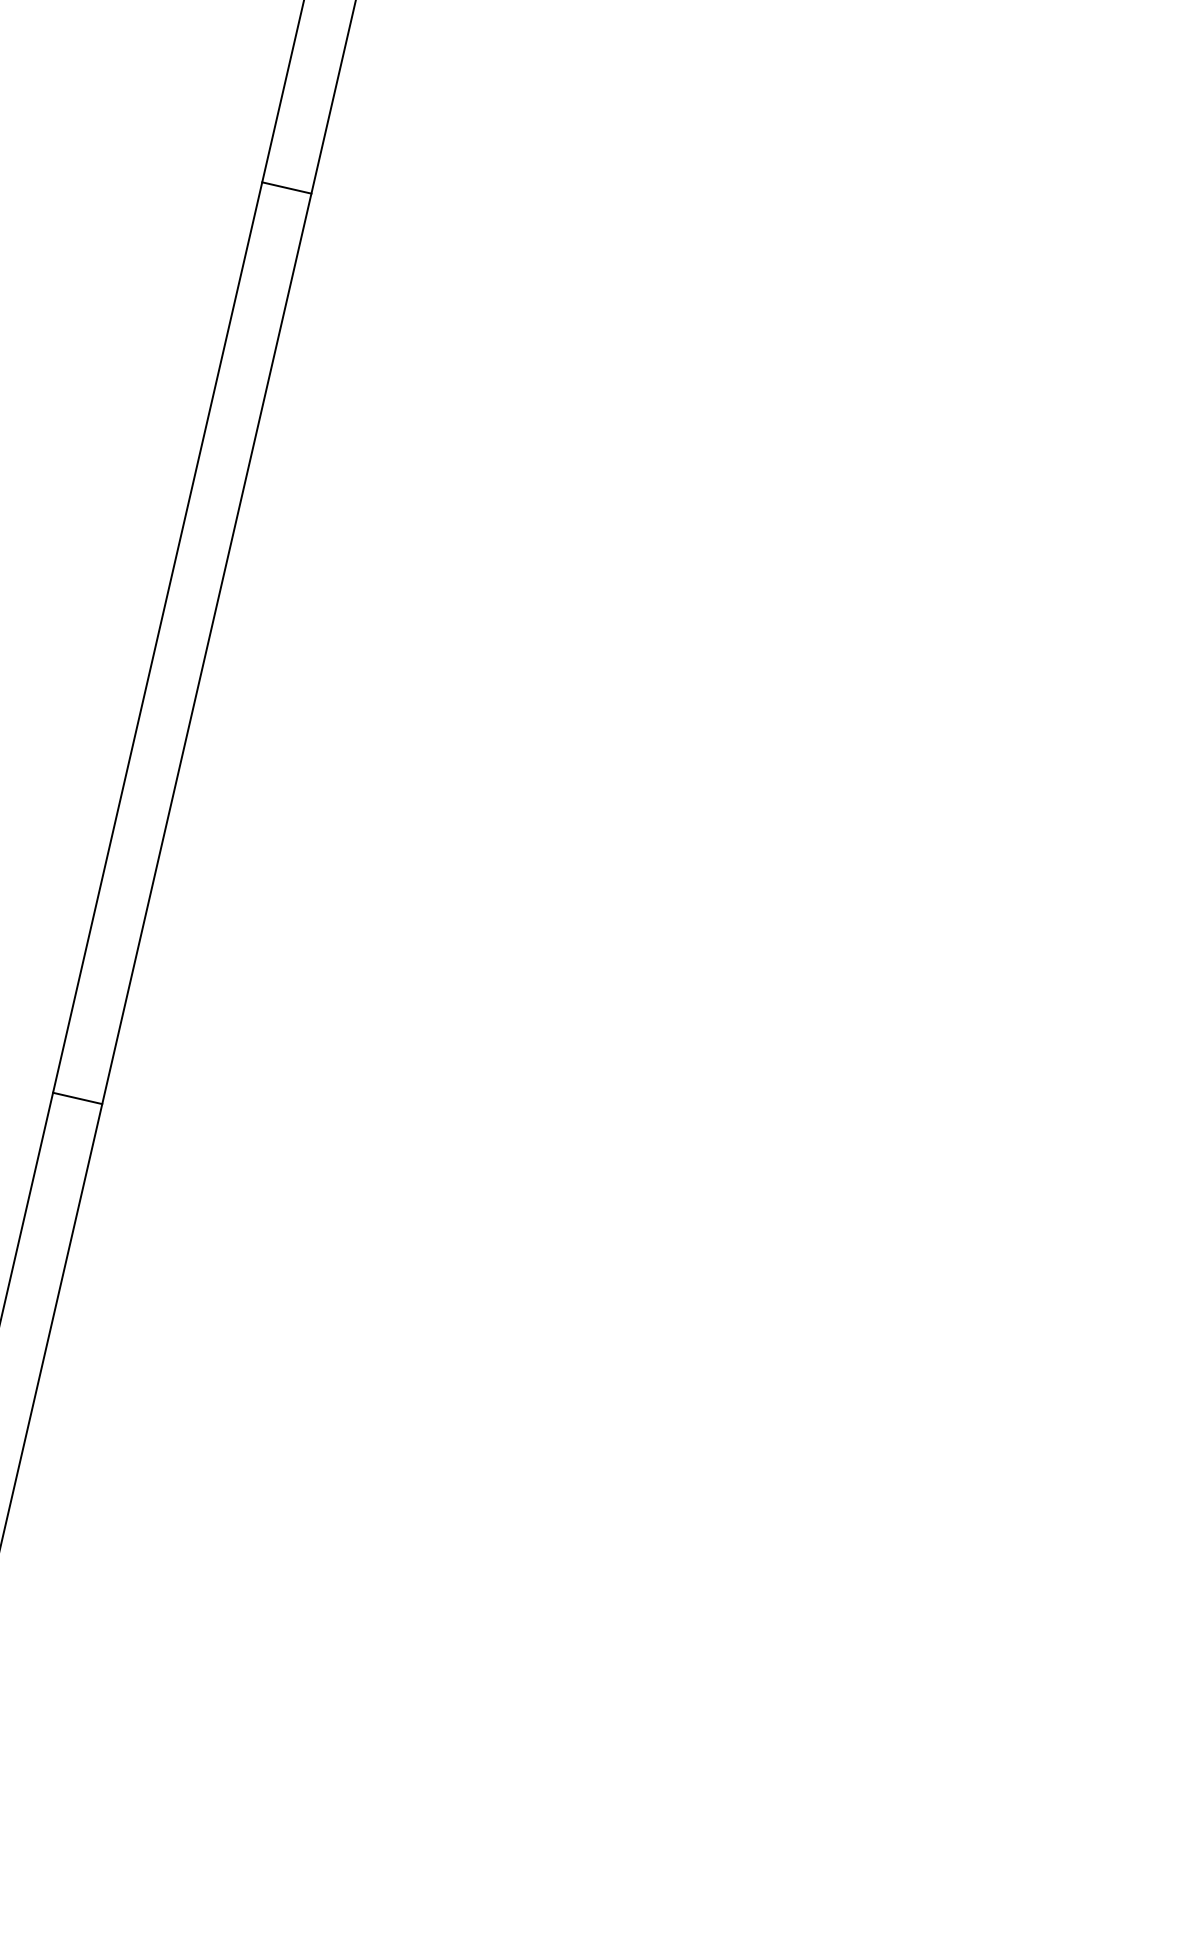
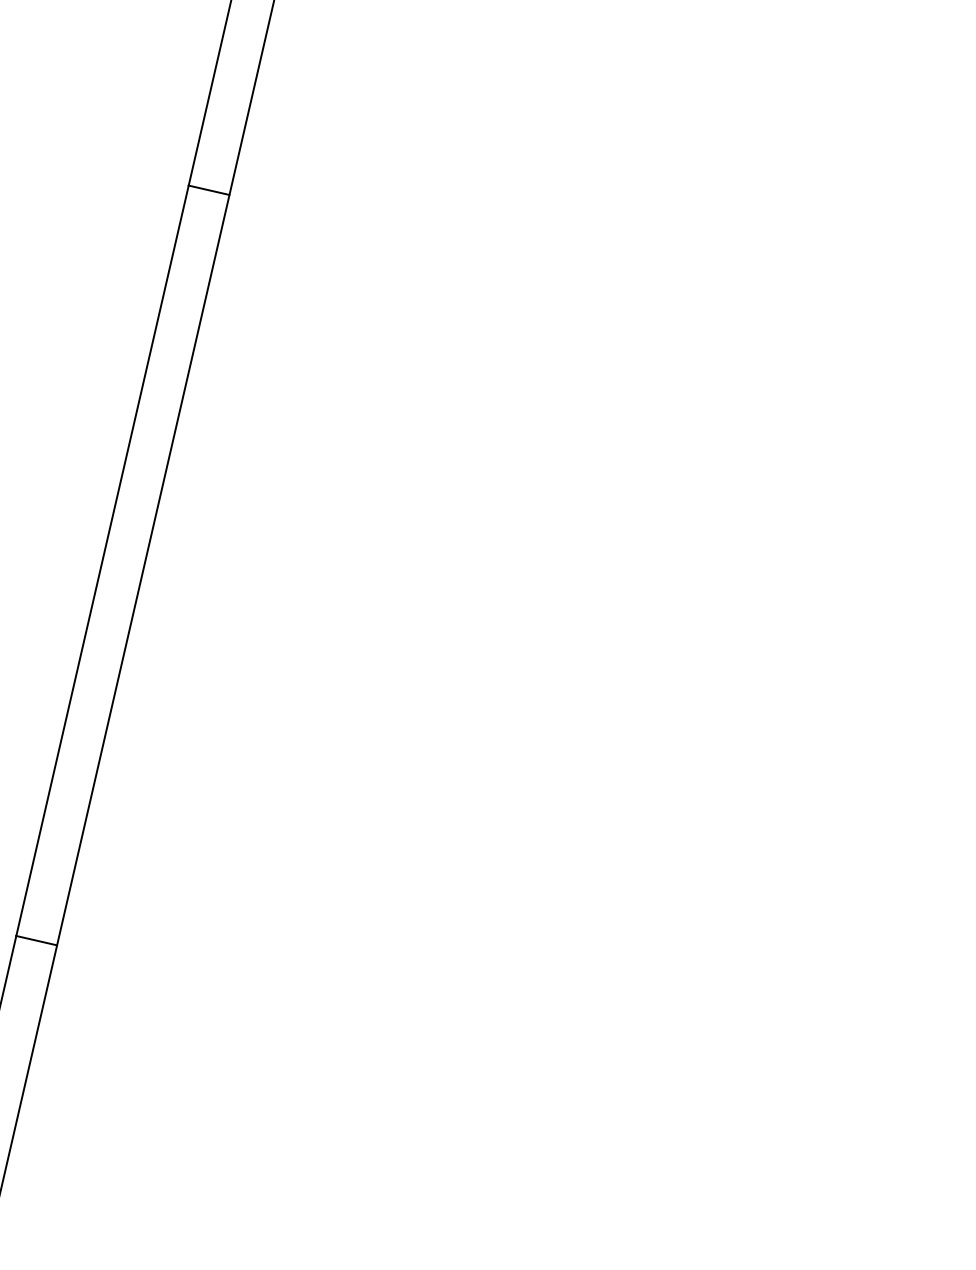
line: (286, 187) -> (208, 189), moved
line: (77, 1098) -> (36, 940), moved

